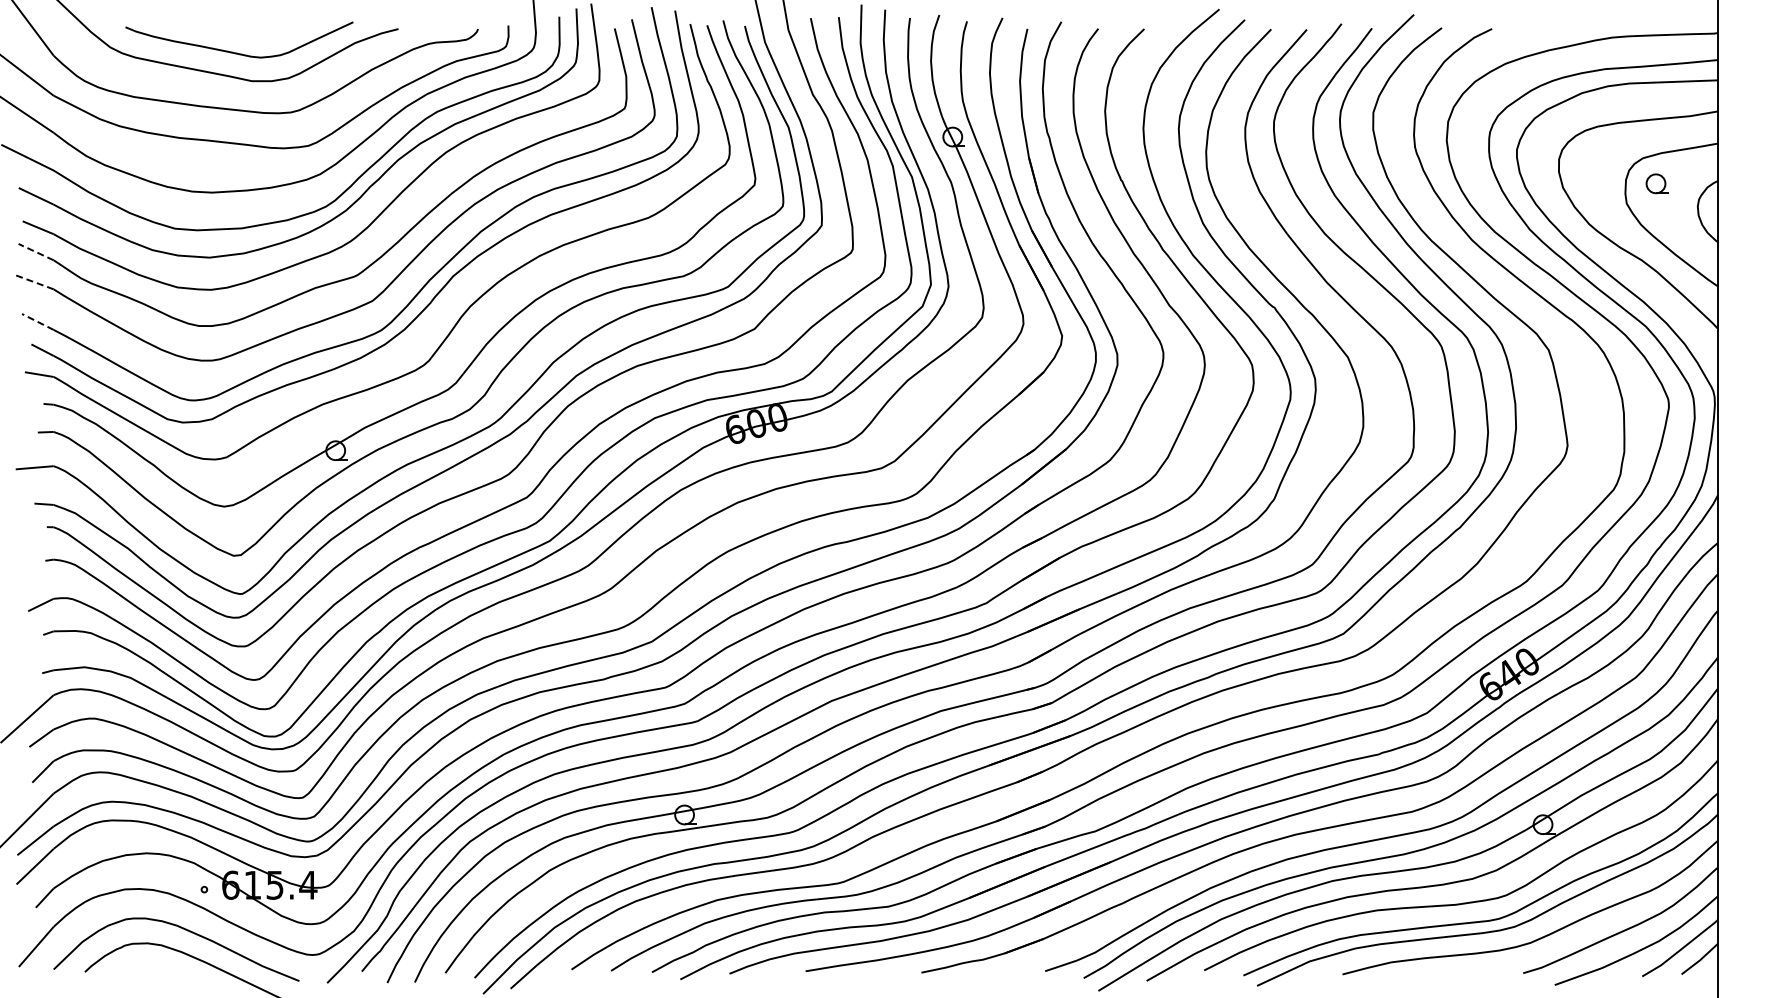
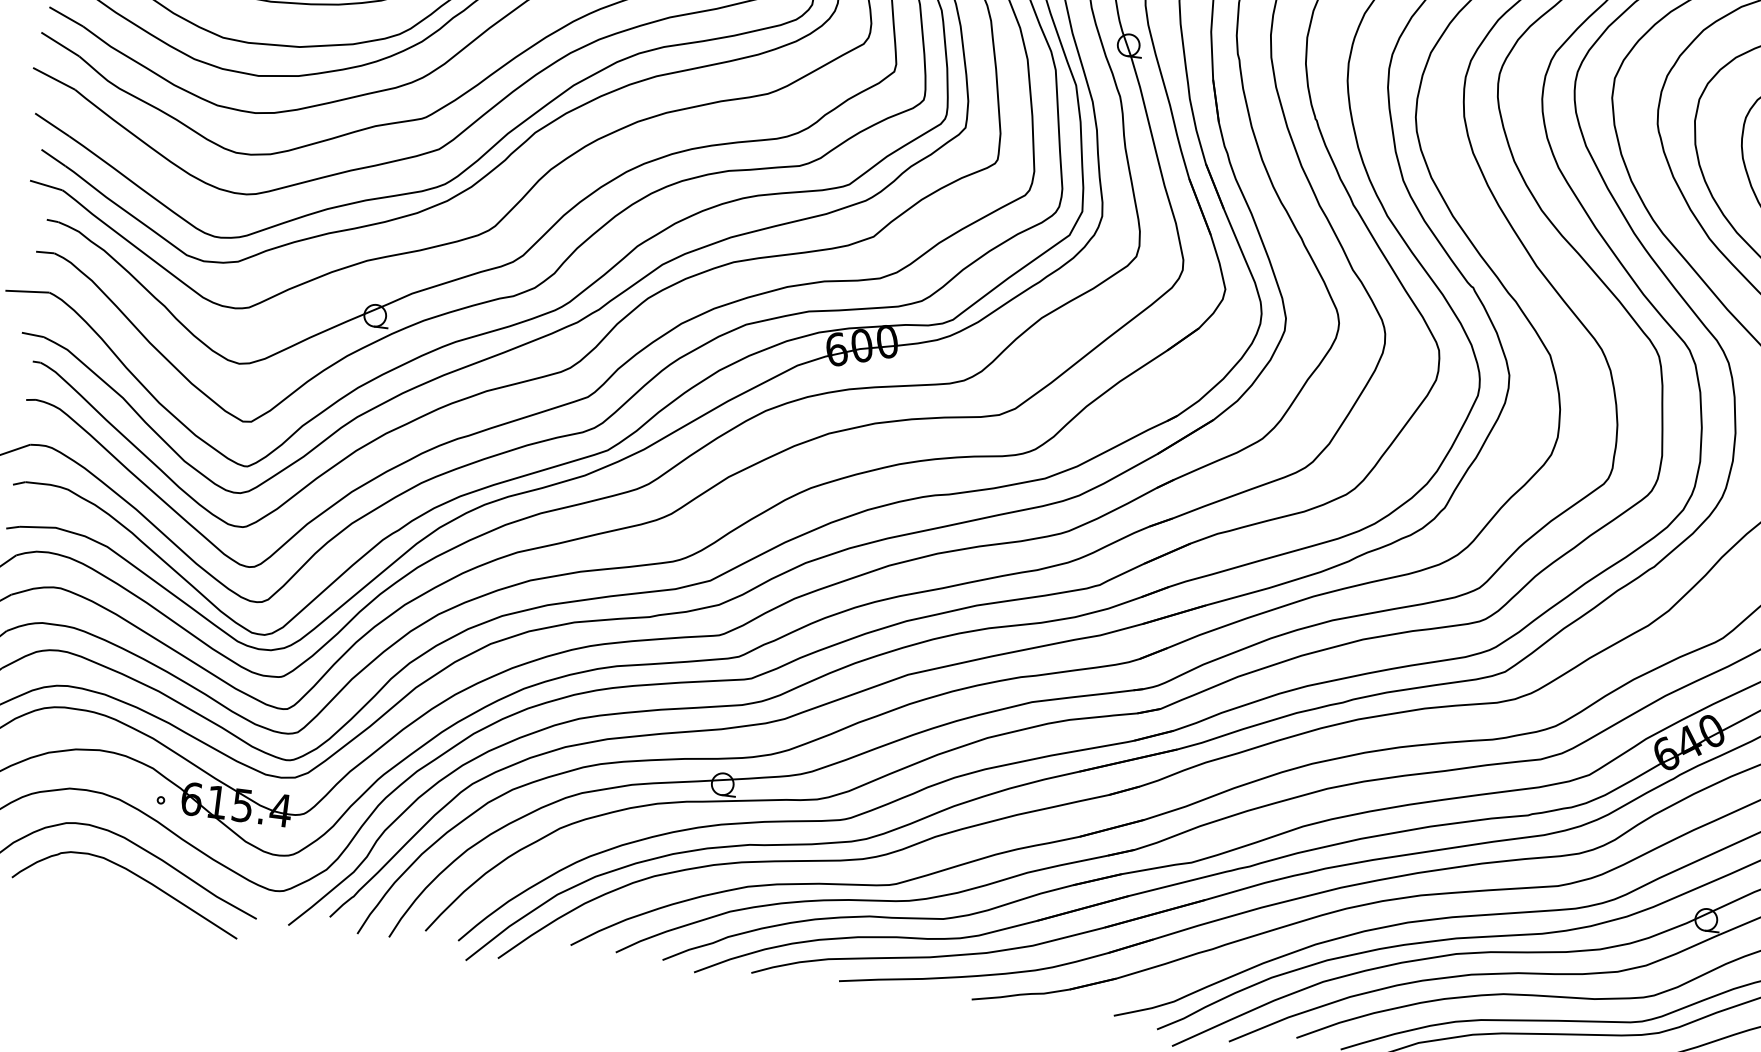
line: (35, 251) -> (59, 43), dashed -> solid
line: (34, 282) -> (54, 79), dashed -> solid
line: (37, 321) -> (51, 124), dashed -> solid

